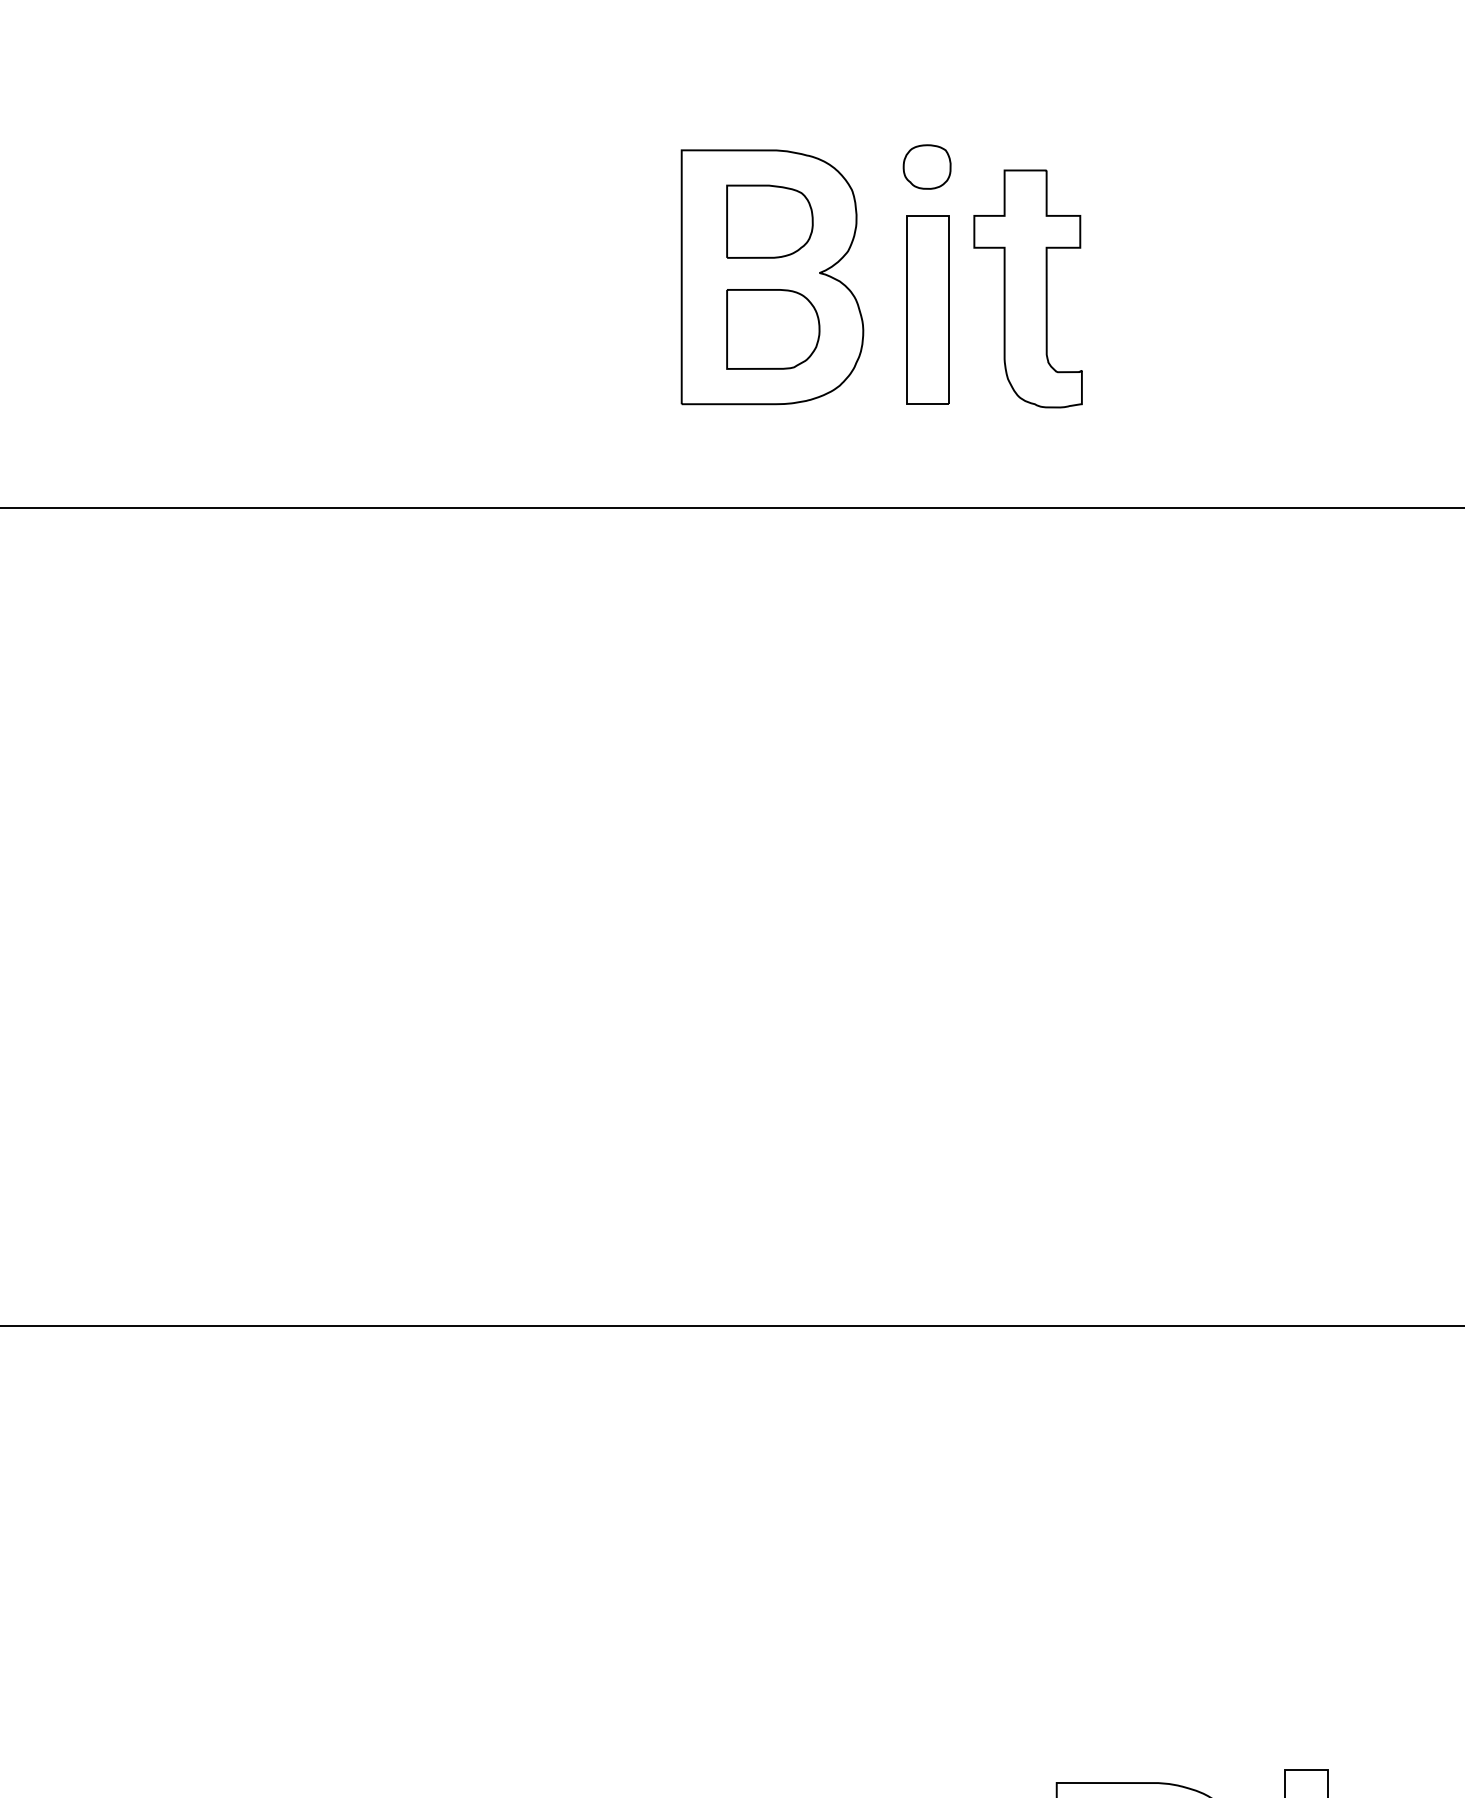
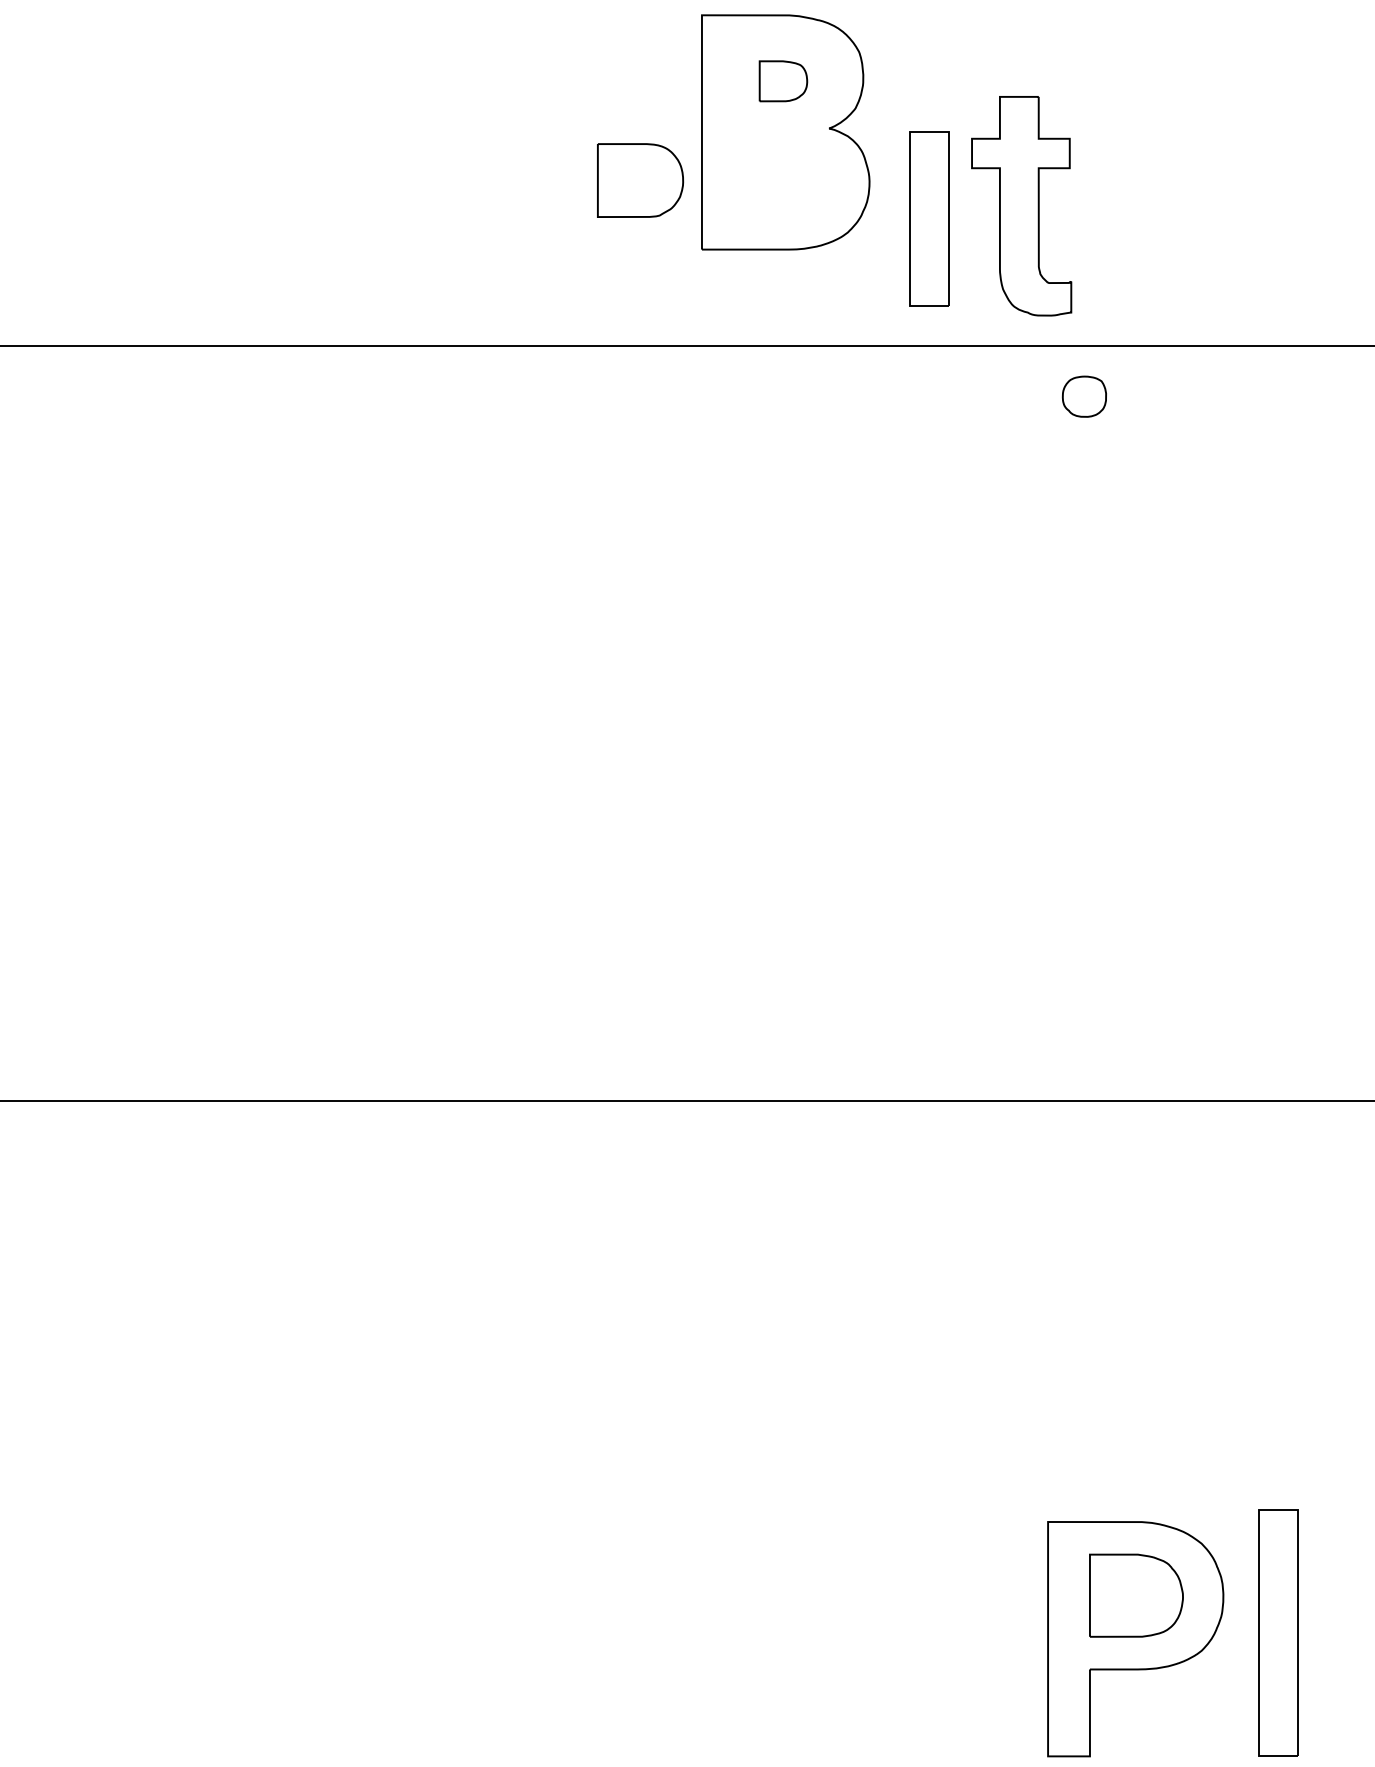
part: (926, 166) -> (1083, 396), moved
part: (770, 222) -> (783, 81), size x0.6
part: (1027, 289) -> (1021, 206), moved
part: (928, 309) -> (929, 218), moved
part: (773, 329) -> (640, 180), moved

